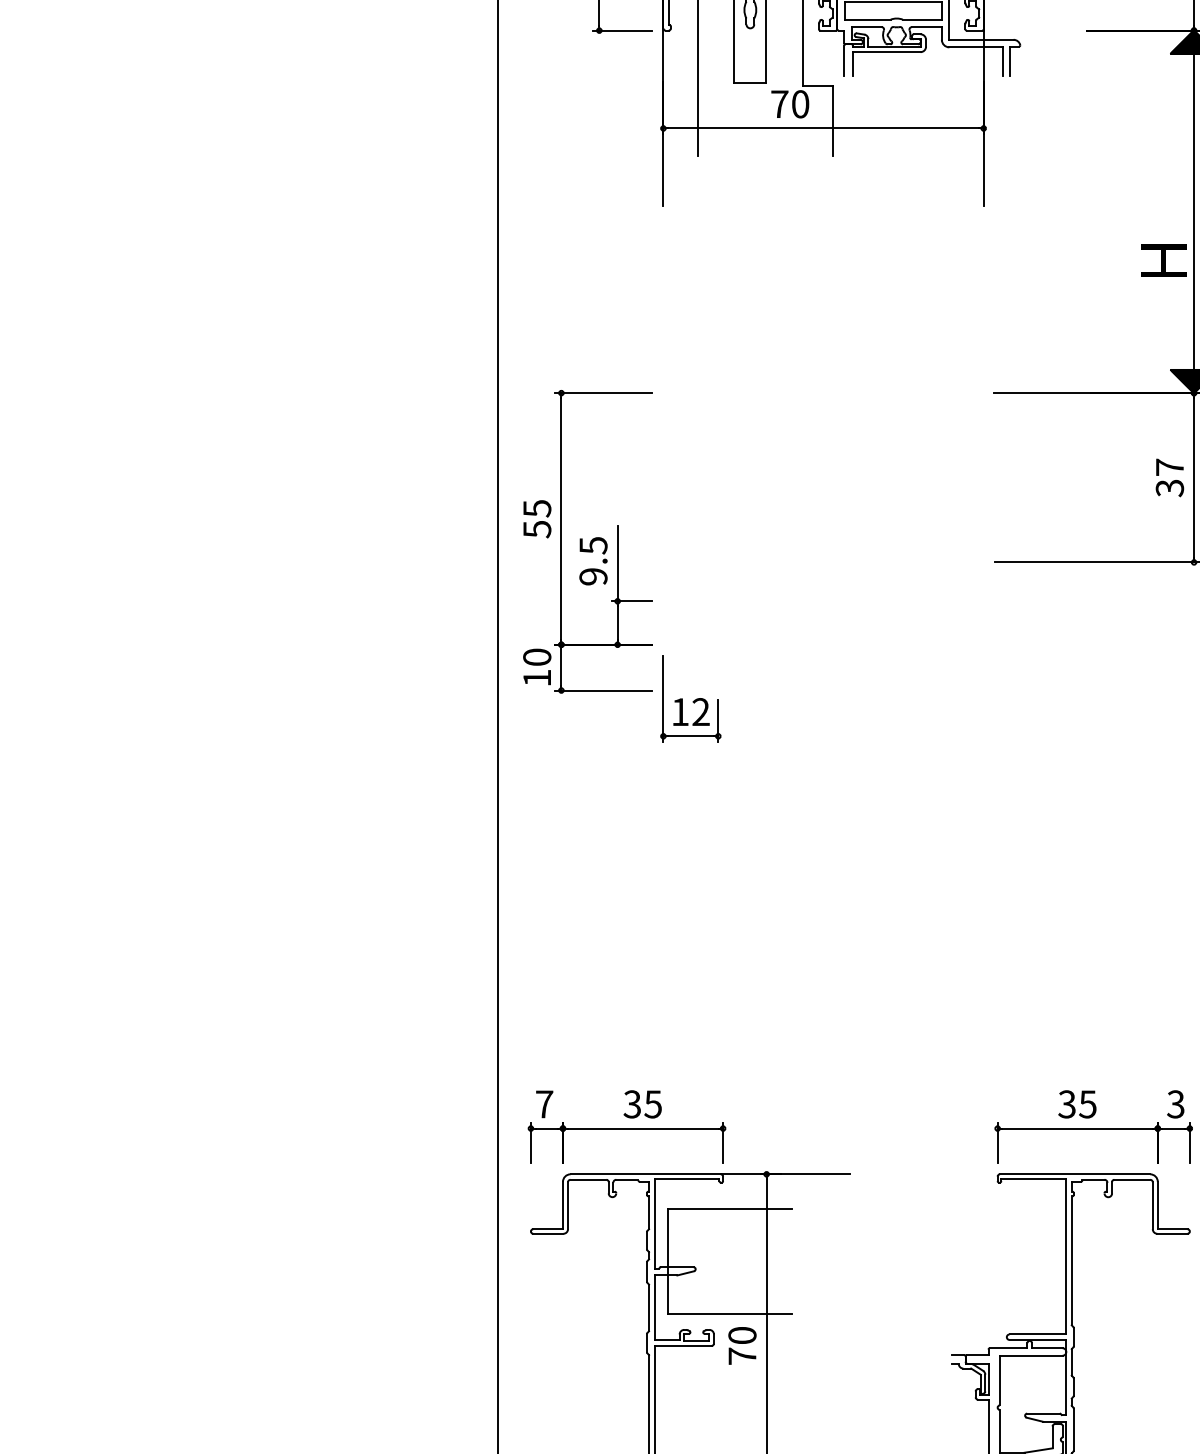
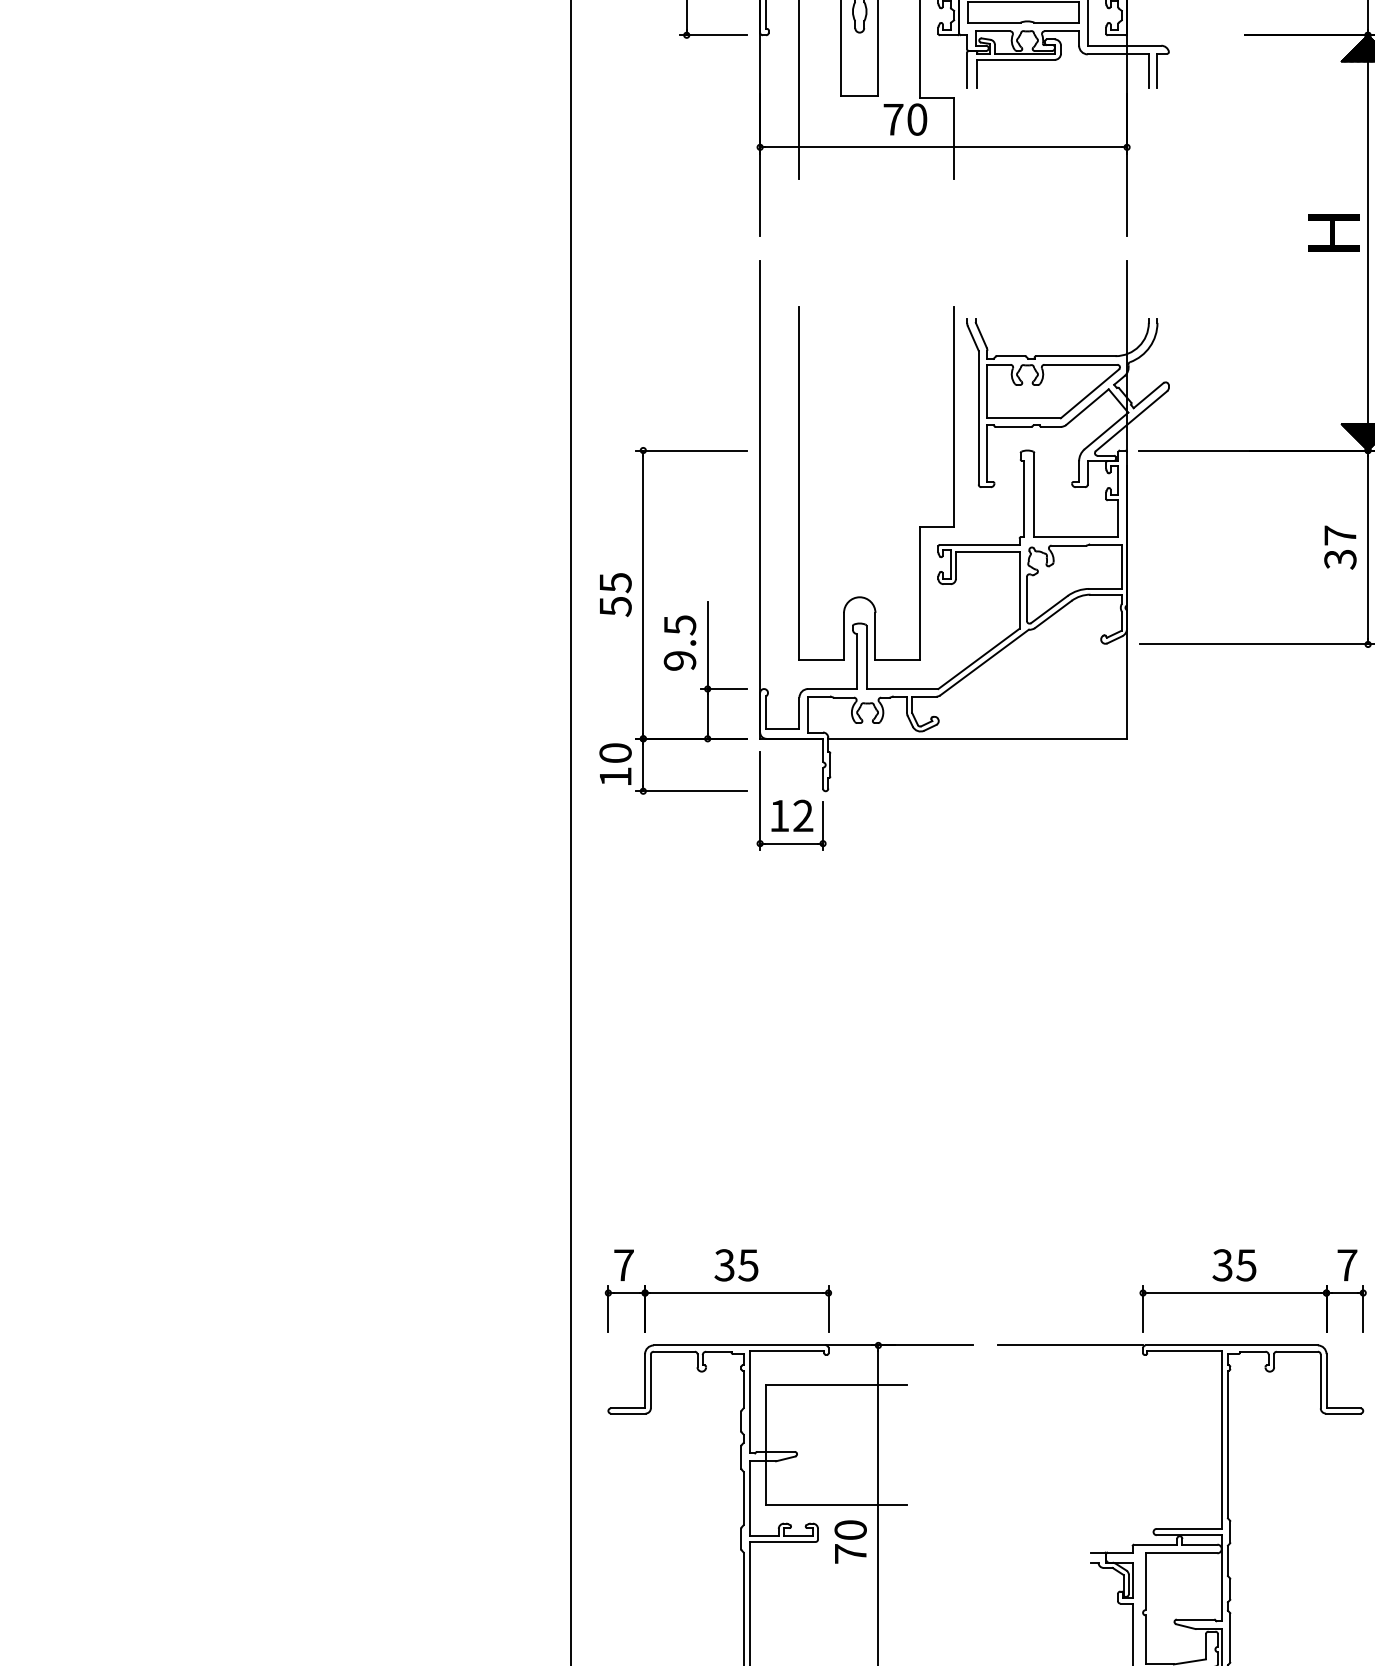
text: (1163, 260) -> (1333, 232), moved
part: (833, 459) -> (954, 526), added
text: (1176, 1104) -> (1347, 1265), 3 -> 7
line: (934, 1174) -> (1070, 1345), added

